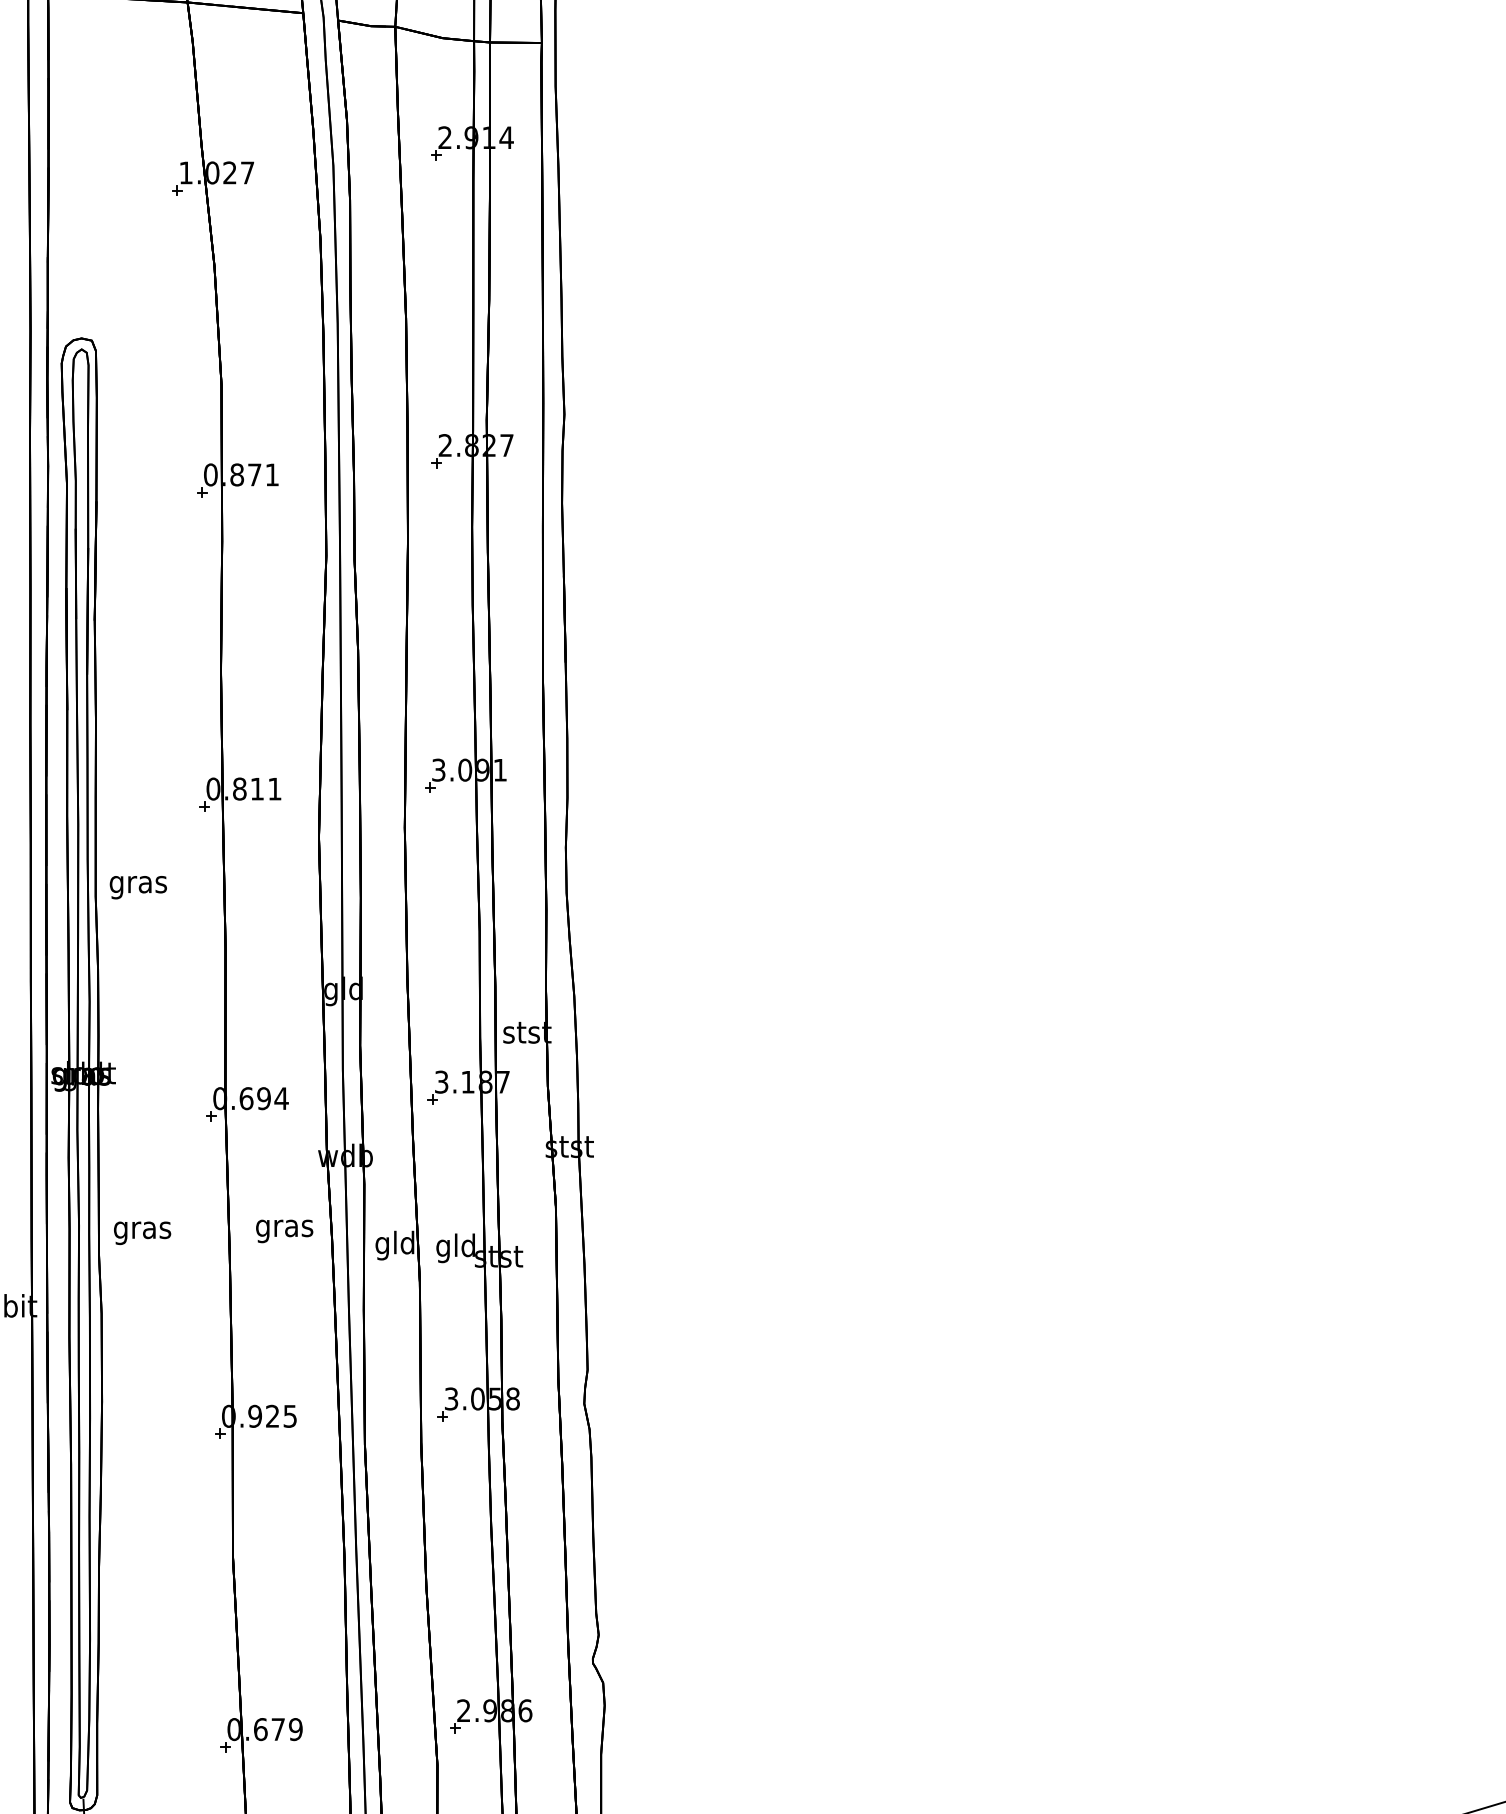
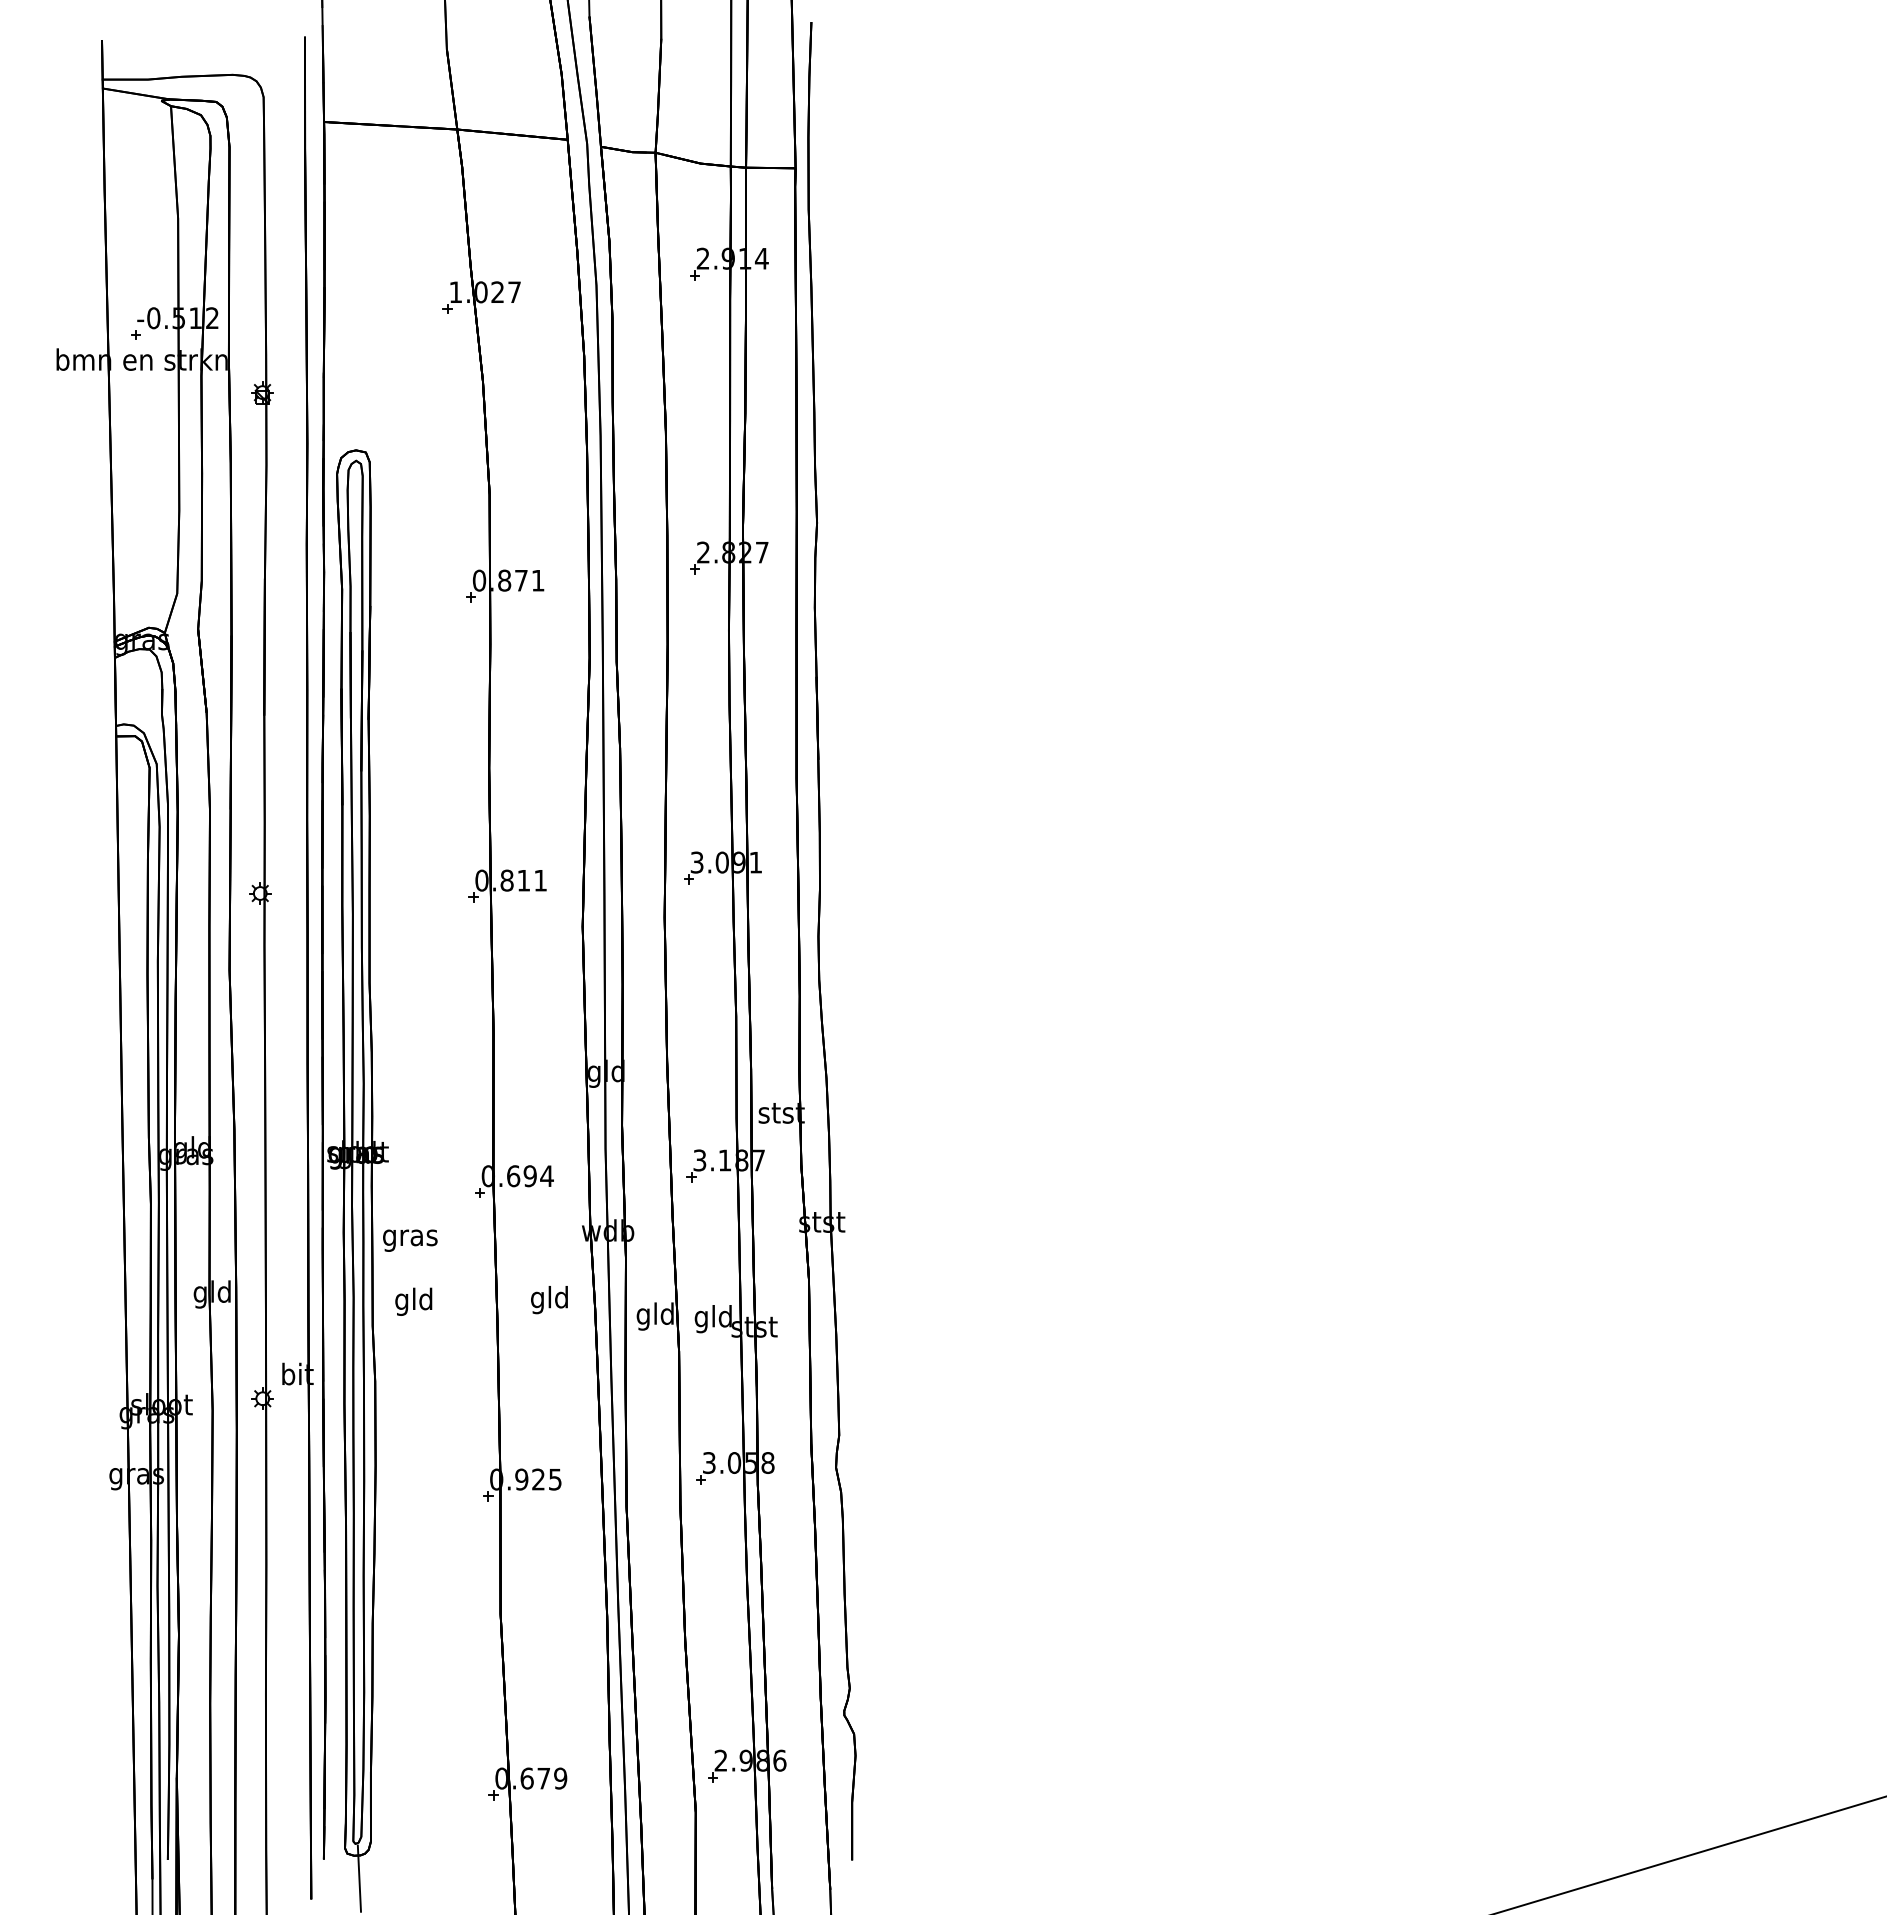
text: (138, 887) -> (410, 1240), moved
text: (284, 1228) -> (549, 1300), gras -> gld
text: (142, 1229) -> (414, 1301), gras -> gld

